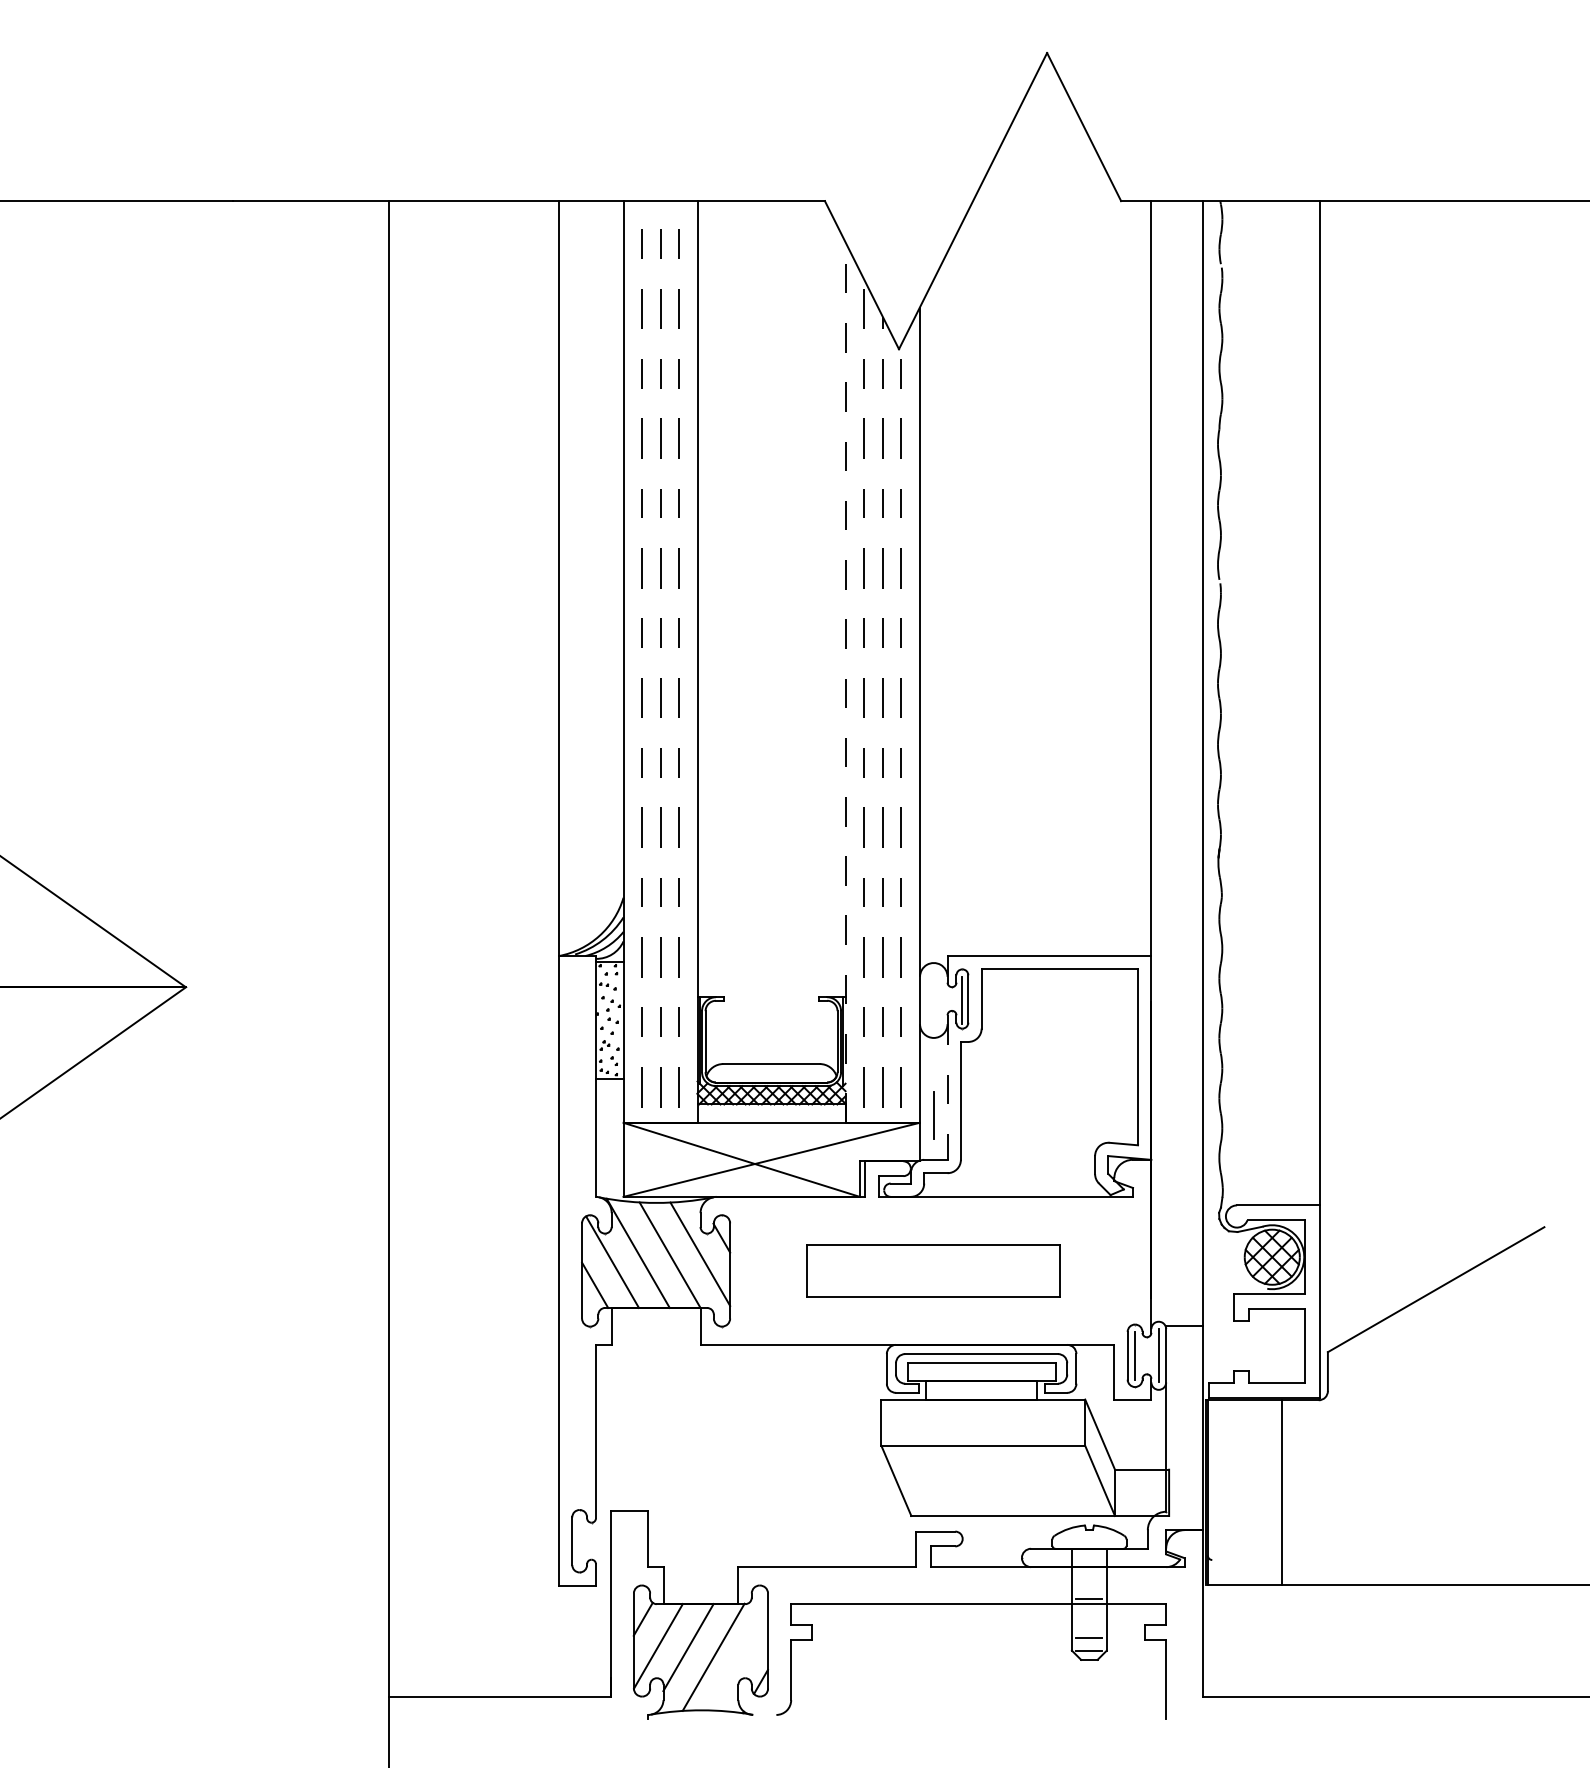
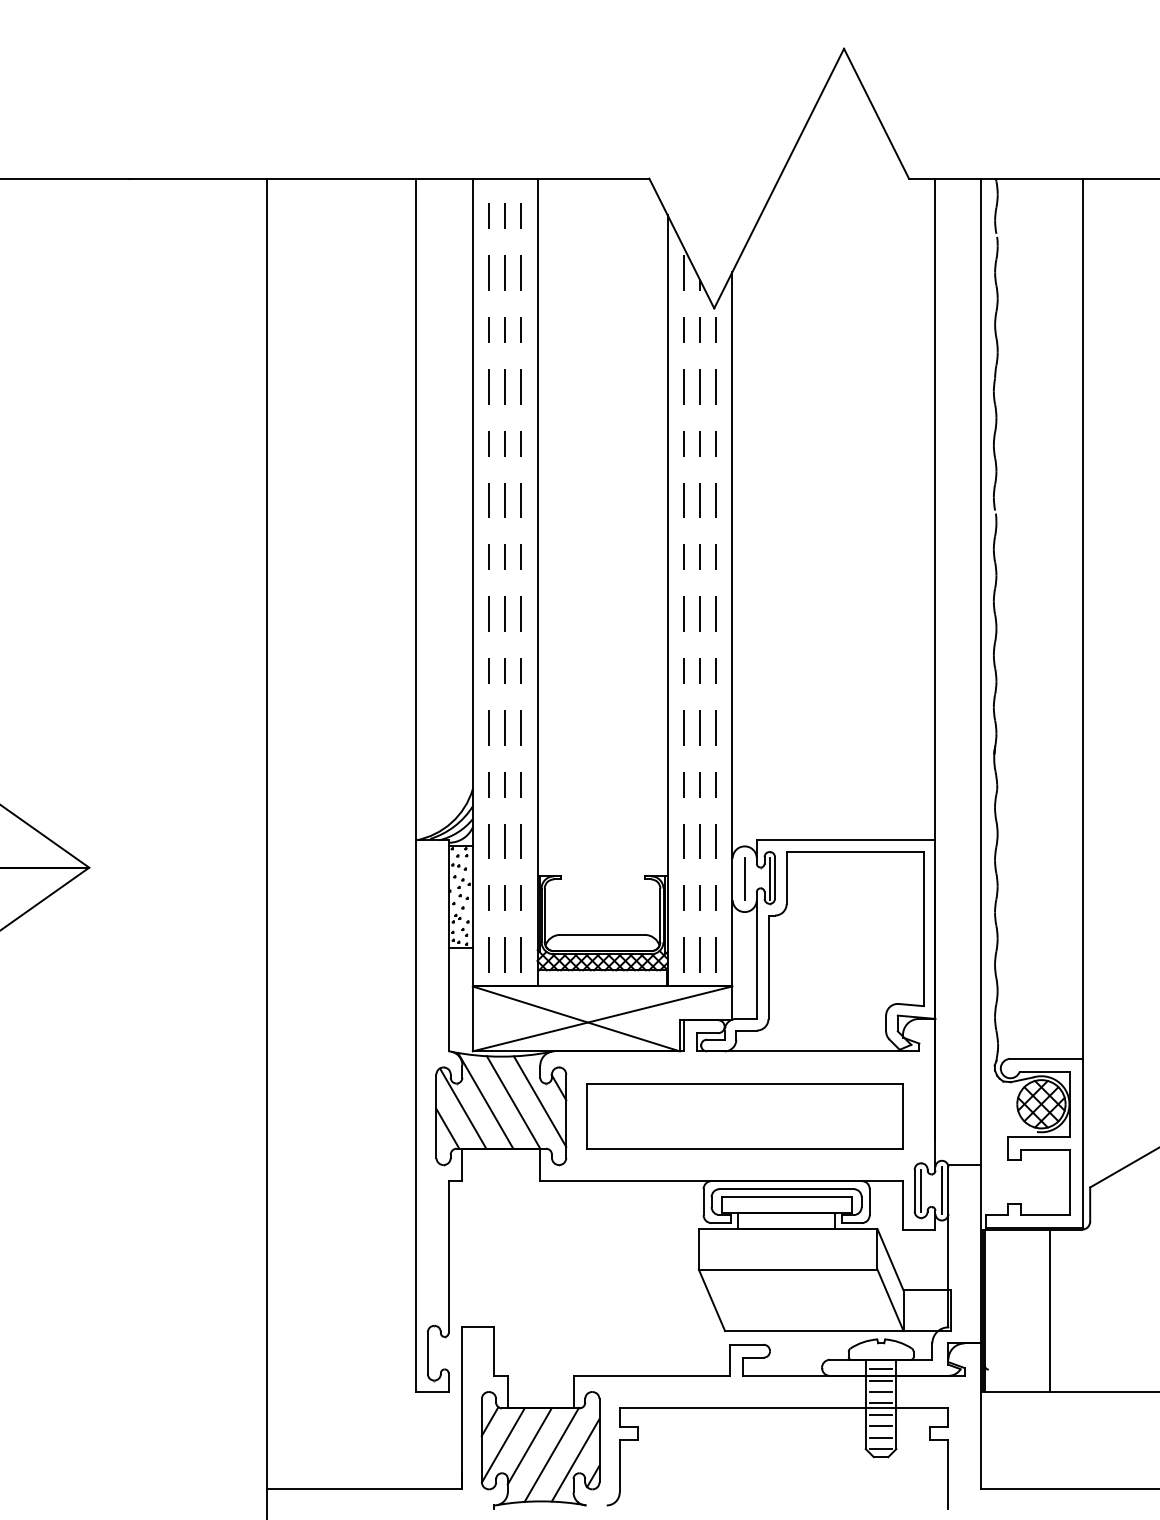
line: (845, 682) -> (667, 600), dashed -> solid
line: (947, 1088) -> (756, 956), dashed -> solid
line: (933, 1115) -> (744, 879), moved
part: (933, 1270) -> (744, 1115), size x1.43
line: (1089, 1559) -> (881, 1369), added
line: (1089, 1572) -> (881, 1380), added
line: (1089, 1585) -> (881, 1391), added
line: (1089, 1611) -> (881, 1414), added
line: (1089, 1624) -> (881, 1426), added
line: (740, 1663) -> (575, 1460), added

